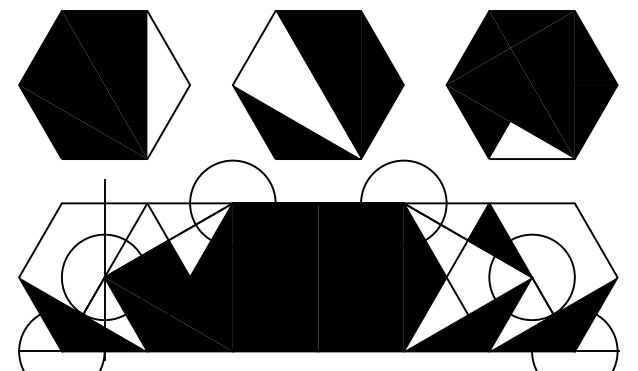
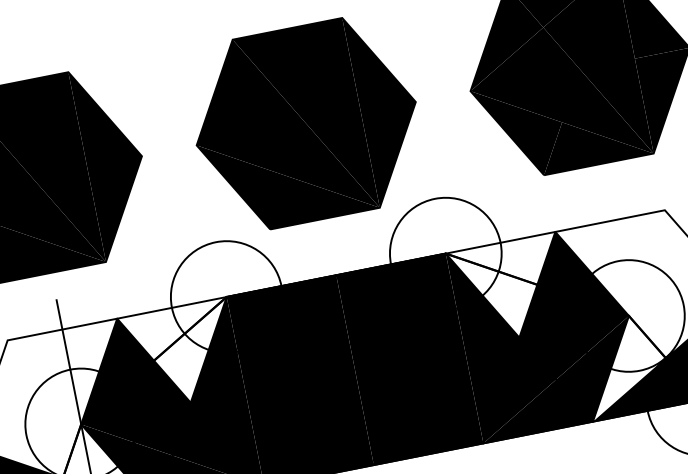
fill: (168, 85) -> (114, 162), added
fill: (296, 85) -> (278, 129), added
fill: (531, 140) -> (593, 140), added
fill: (136, 240) -> (112, 369), added
fill: (467, 295) -> (550, 355), added

